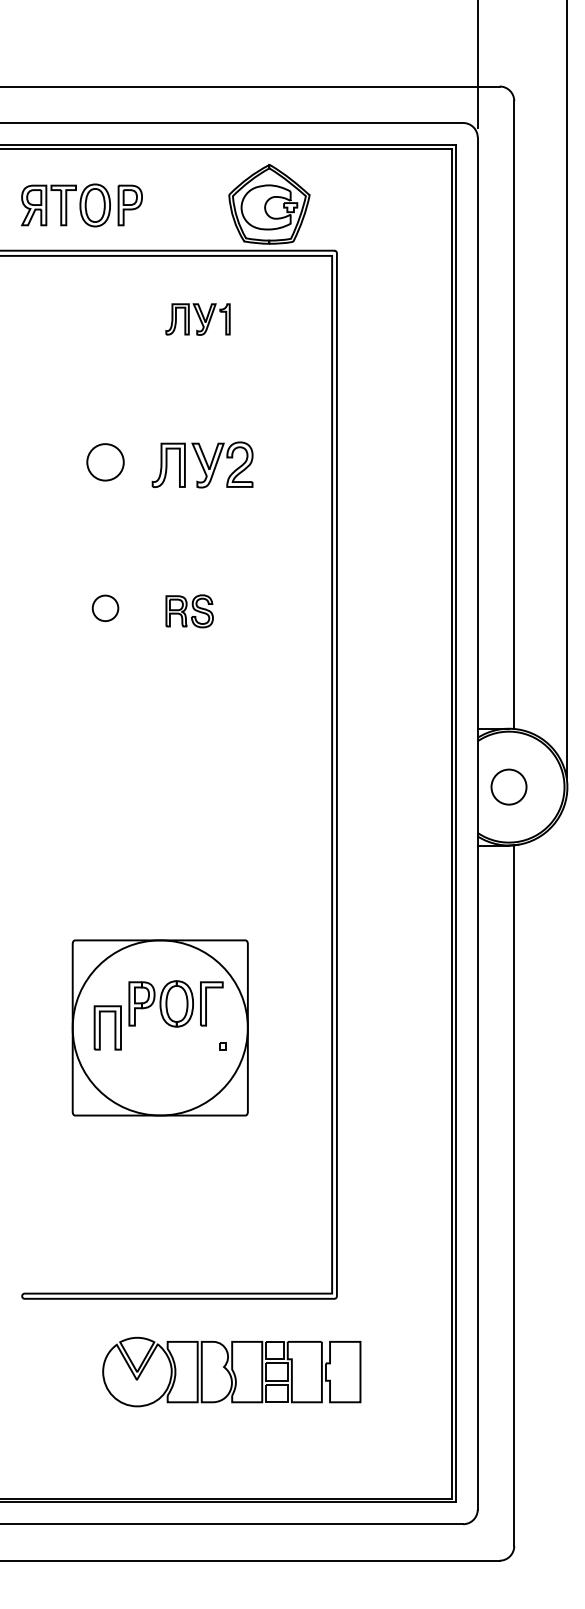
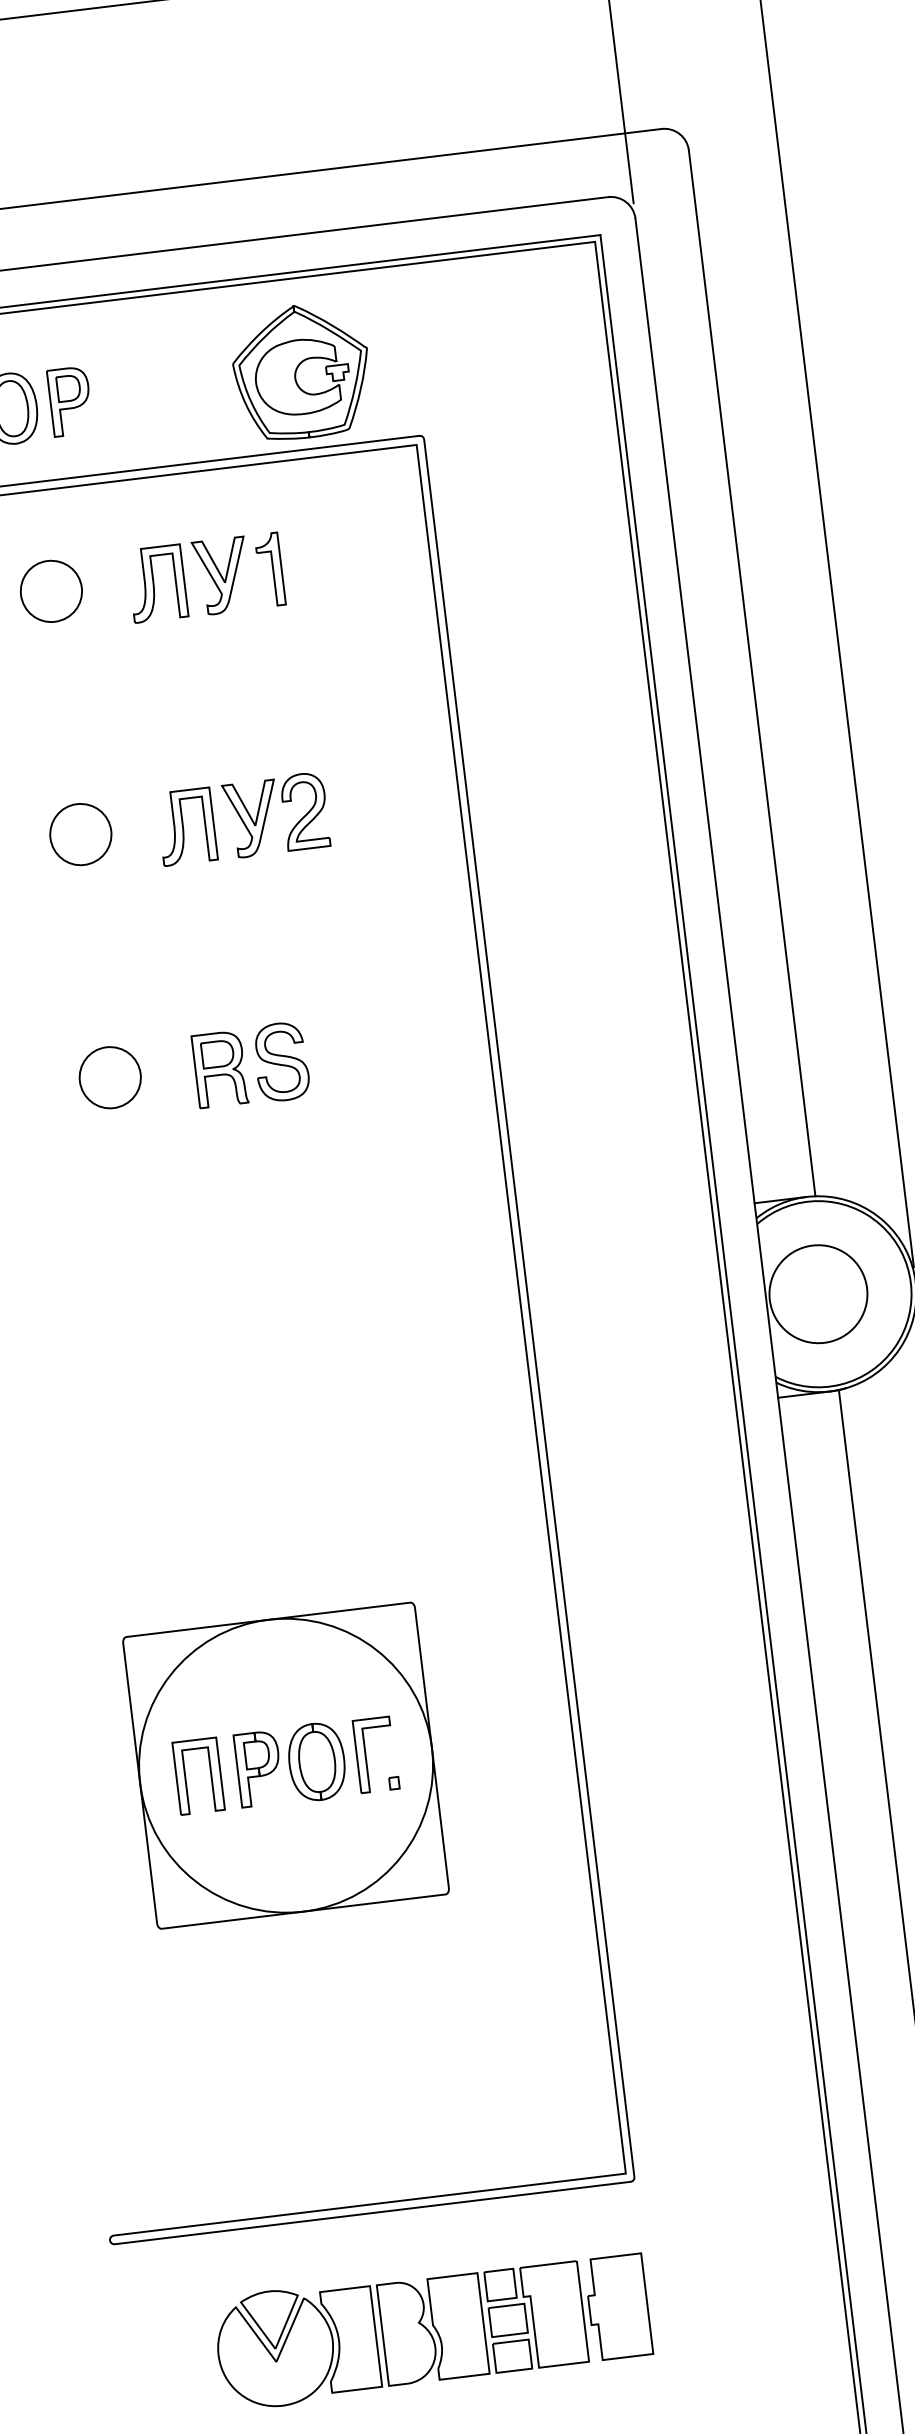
part: (105, 316) -> (51, 591), added
part: (197, 319) -> (205, 578), size x1.43
part: (105, 608) -> (110, 1078), size x1.43
part: (189, 611) -> (250, 1066), size x1.43
circle: (508, 786) -> (817, 1293), size x1.67
part: (175, 1003) -> (314, 1761), moved
part: (231, 1371) -> (432, 2328), moved

